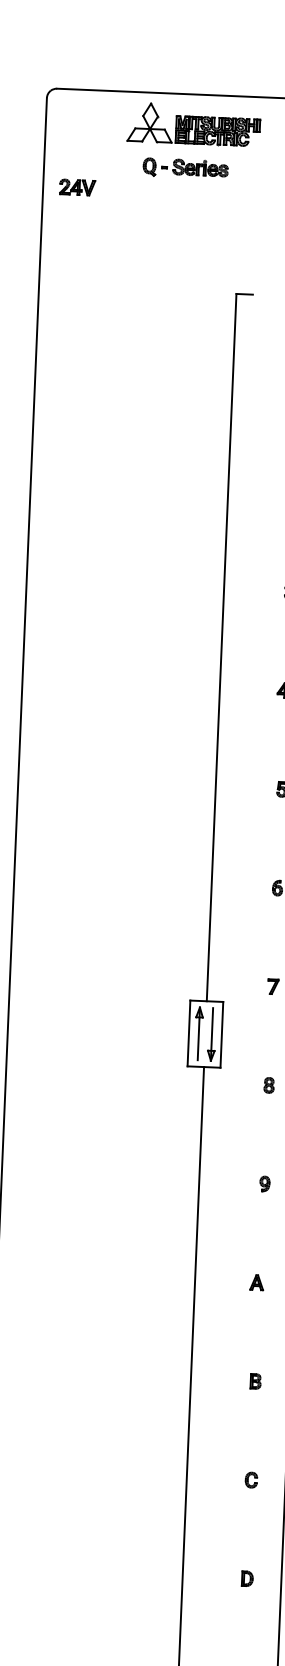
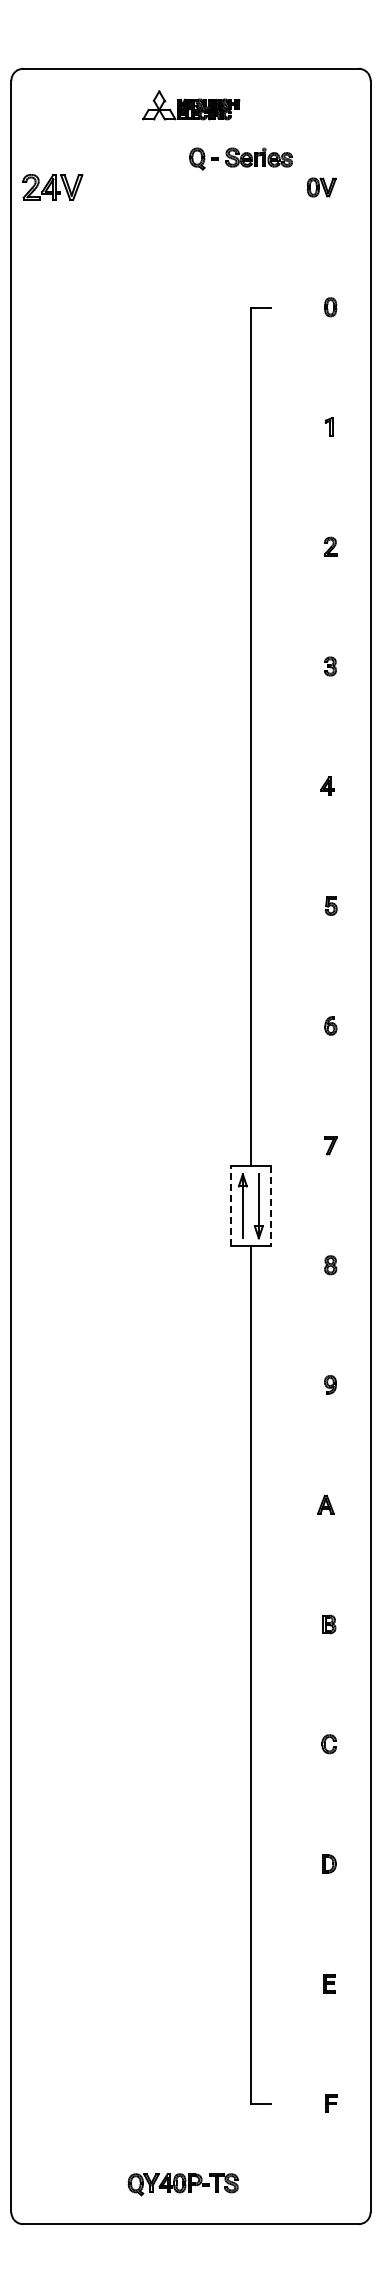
part: (194, 124) -> (191, 105), size x0.6
part: (185, 168) -> (240, 158), moved
part: (77, 187) -> (53, 187), size x1.4
line: (188, 1033) -> (230, 1206), solid -> dashed
line: (221, 1034) -> (270, 1206), solid -> dashed

